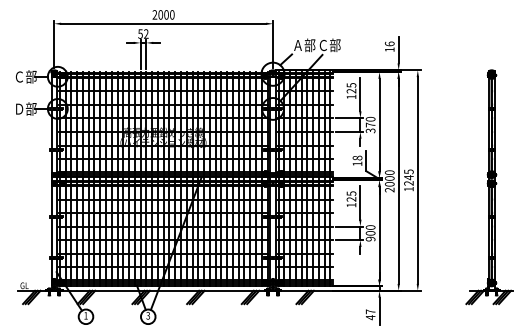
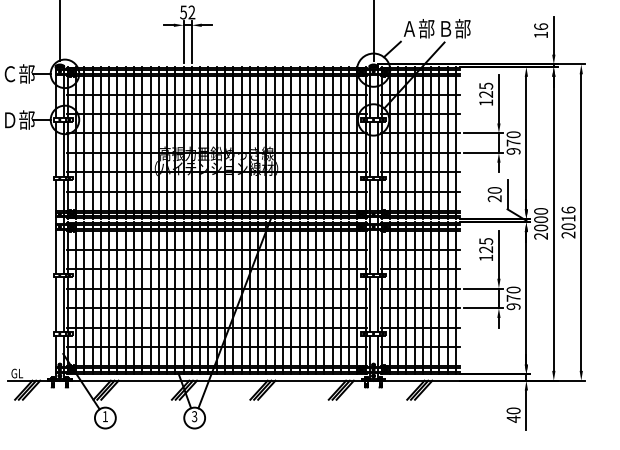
text: (322, 45) -> (444, 28), Ｃ部 -> Ｂ部
text: (370, 130) -> (513, 150), 370 -> 970
text: (357, 160) -> (494, 193), 18 -> 20
text: (408, 180) -> (567, 222), 1245 -> 2016
text: (370, 233) -> (513, 298), 900 -> 970
text: (370, 311) -> (513, 410), 47 -> 40

